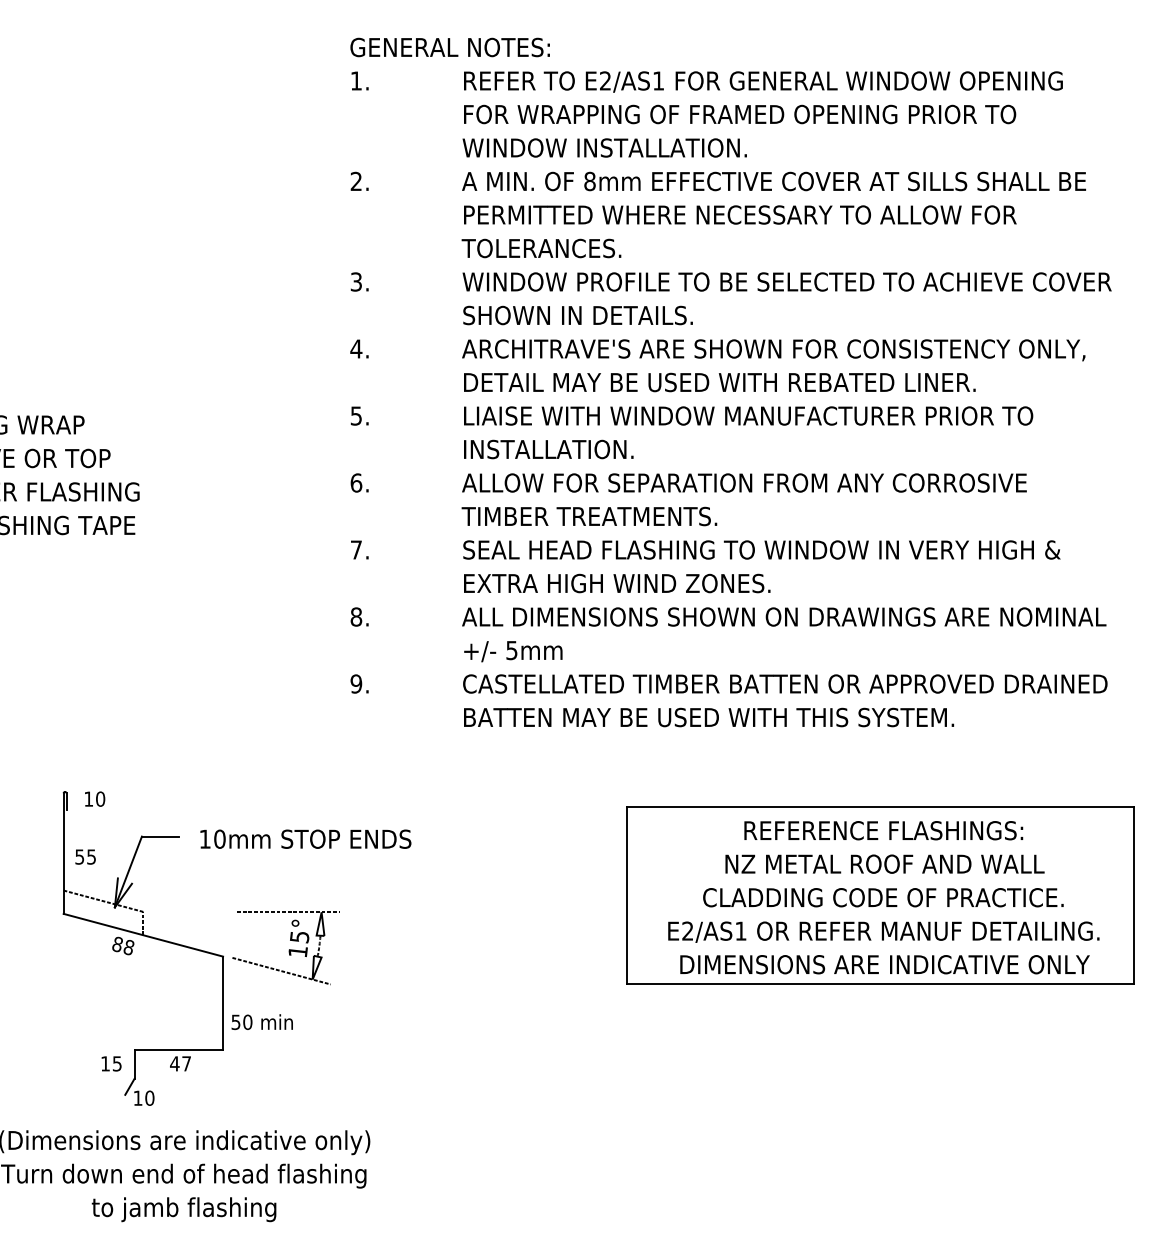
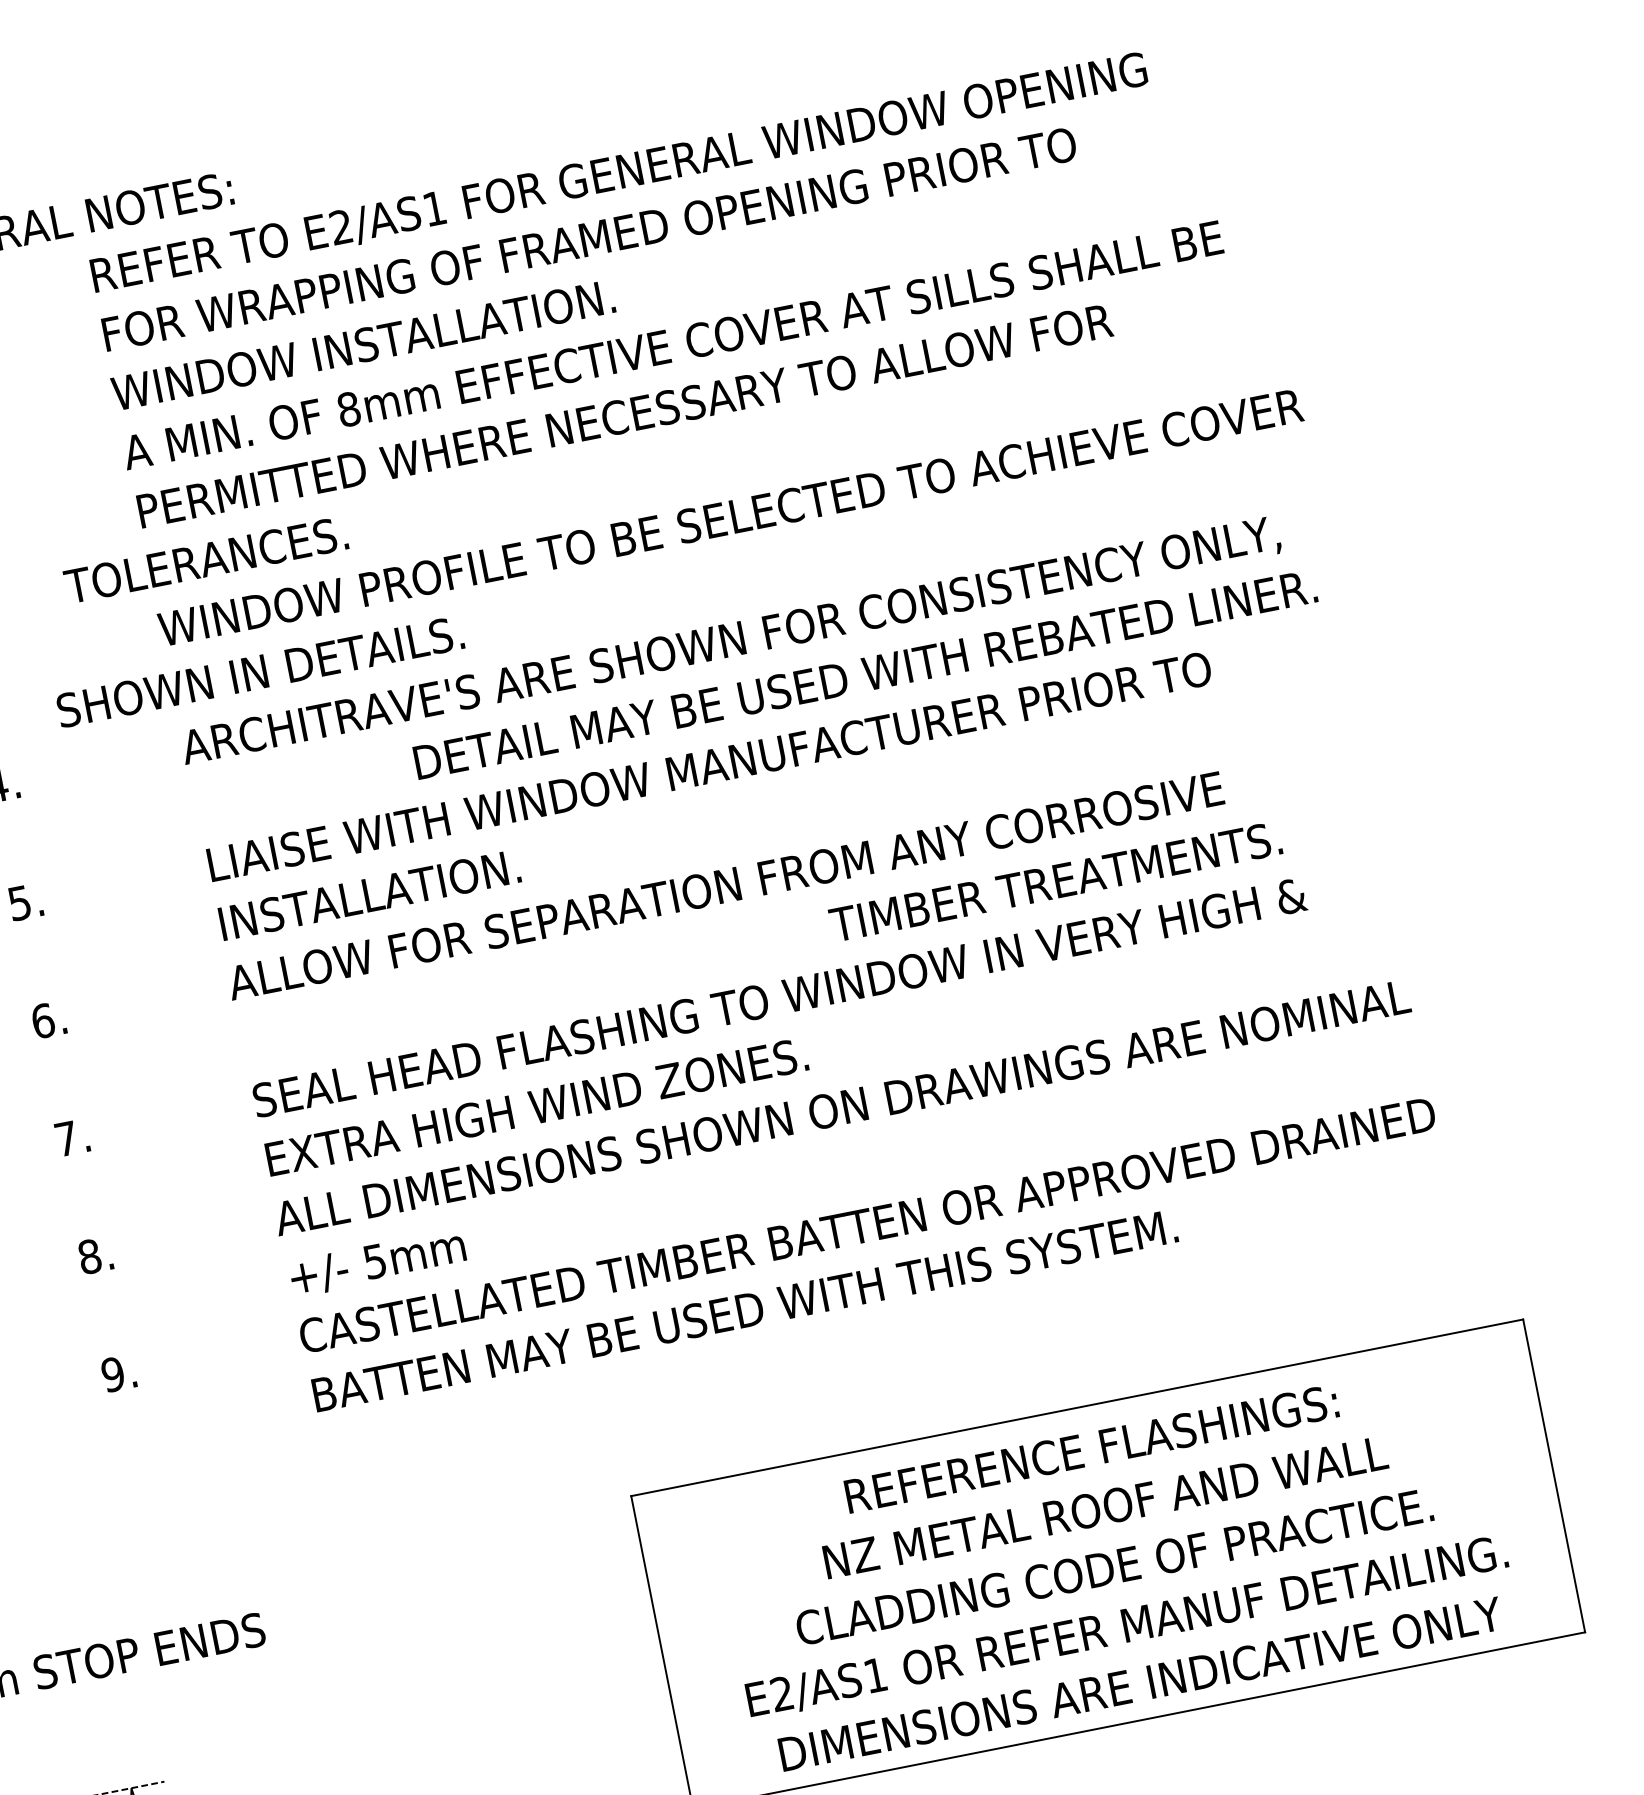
text: (541, 248) -> (206, 560), moved
text: (577, 315) -> (259, 672), moved
text: (719, 382) -> (864, 674), moved
text: (589, 516) -> (1055, 881), moved

